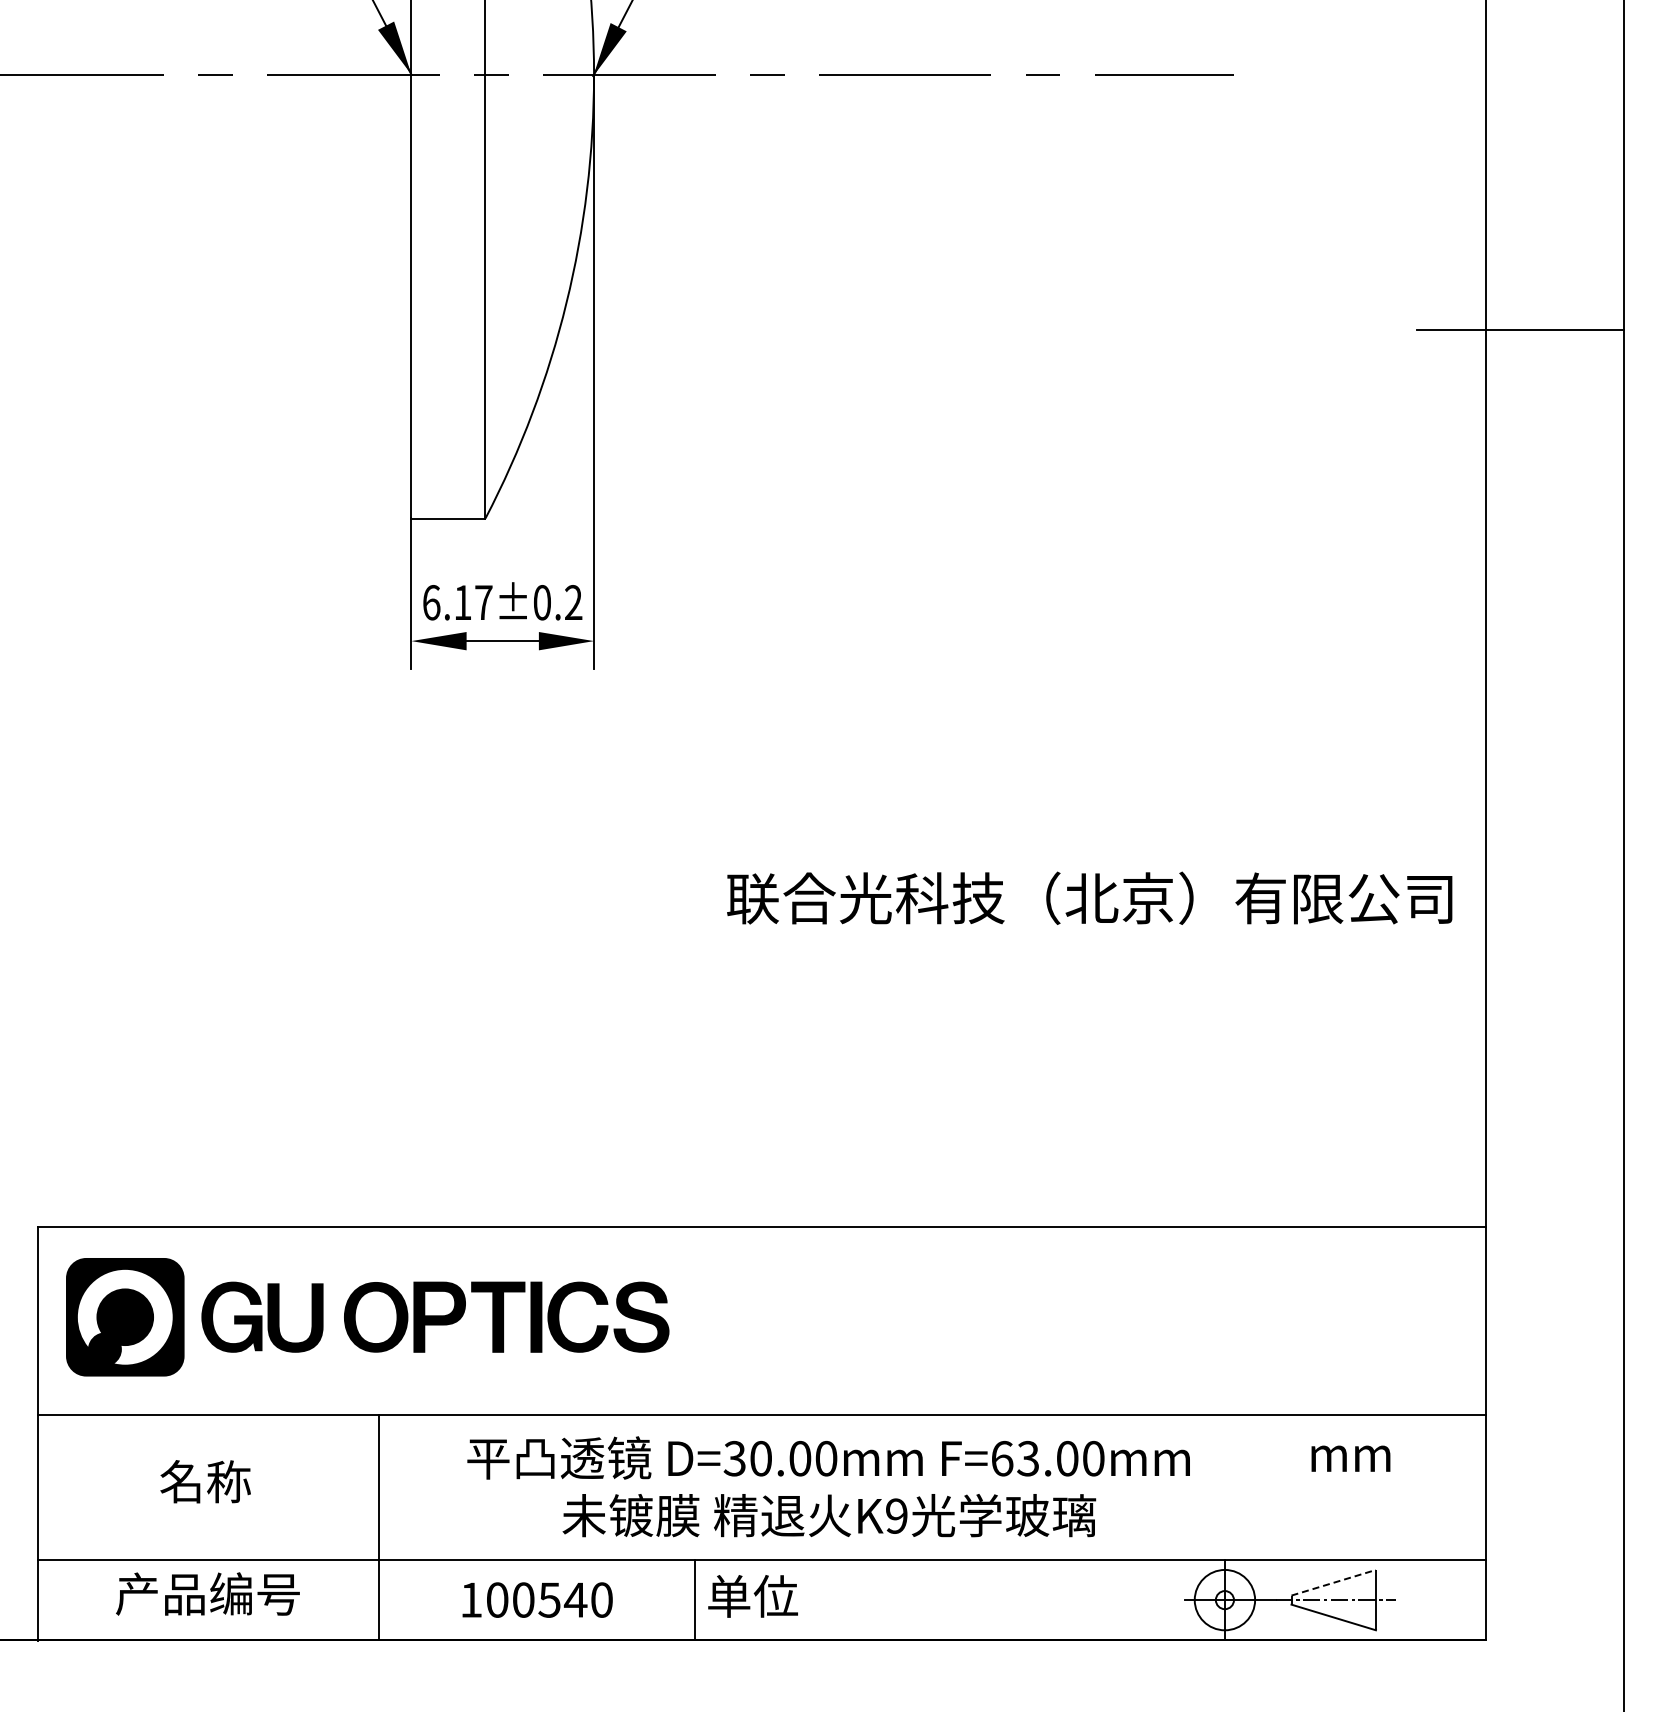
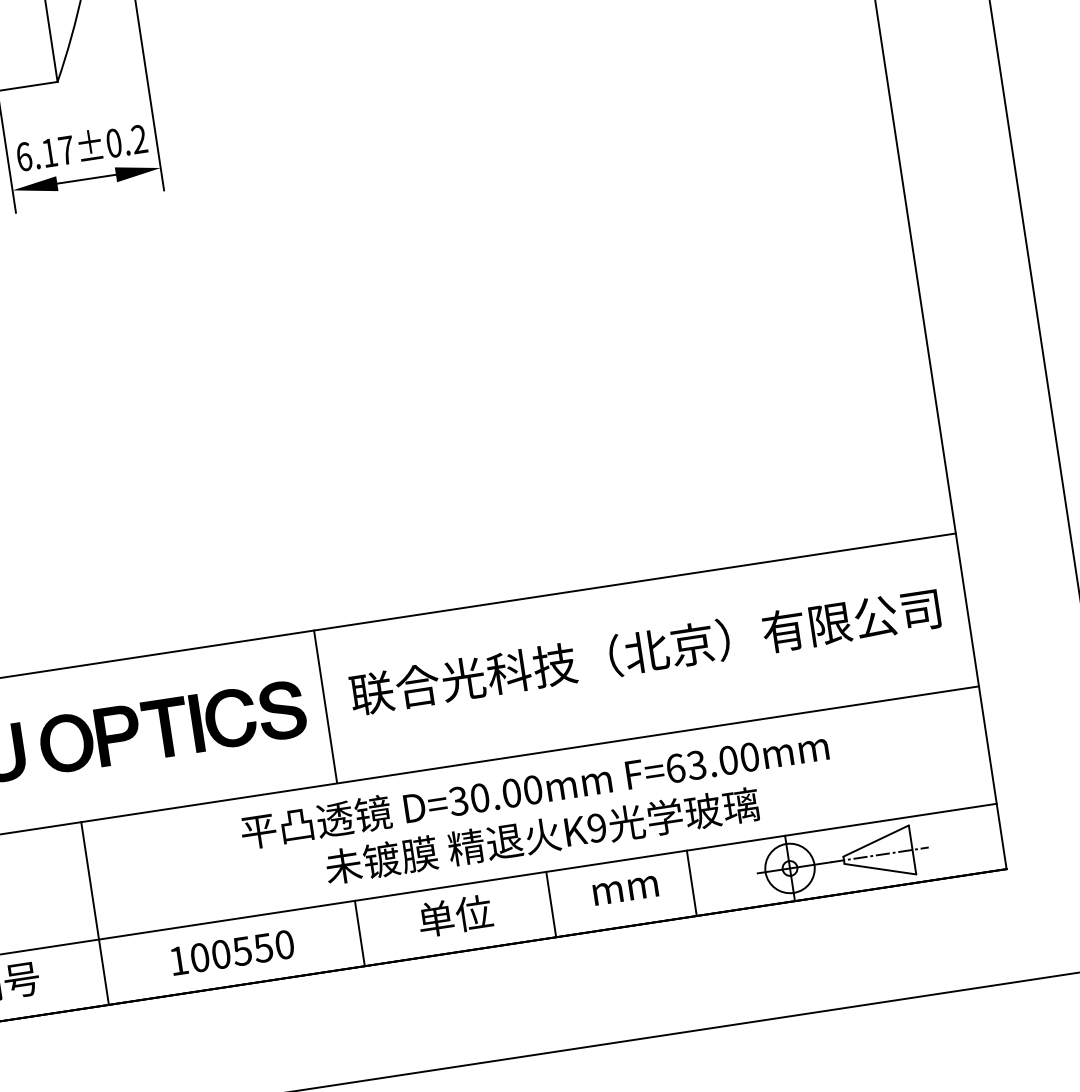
text: (1089, 897) -> (644, 650), moved
line: (694, 1319) -> (325, 705), added
text: (1350, 1458) -> (625, 890), moved
text: (828, 1486) -> (538, 812), moved
line: (1334, 1582) -> (876, 840), dashed -> solid
text: (752, 1596) -> (455, 916), moved
text: (575, 1599) -> (263, 947), 100540 -> 100550
line: (930, 1599) -> (551, 904), added
line: (1103, 1599) -> (691, 882), added

